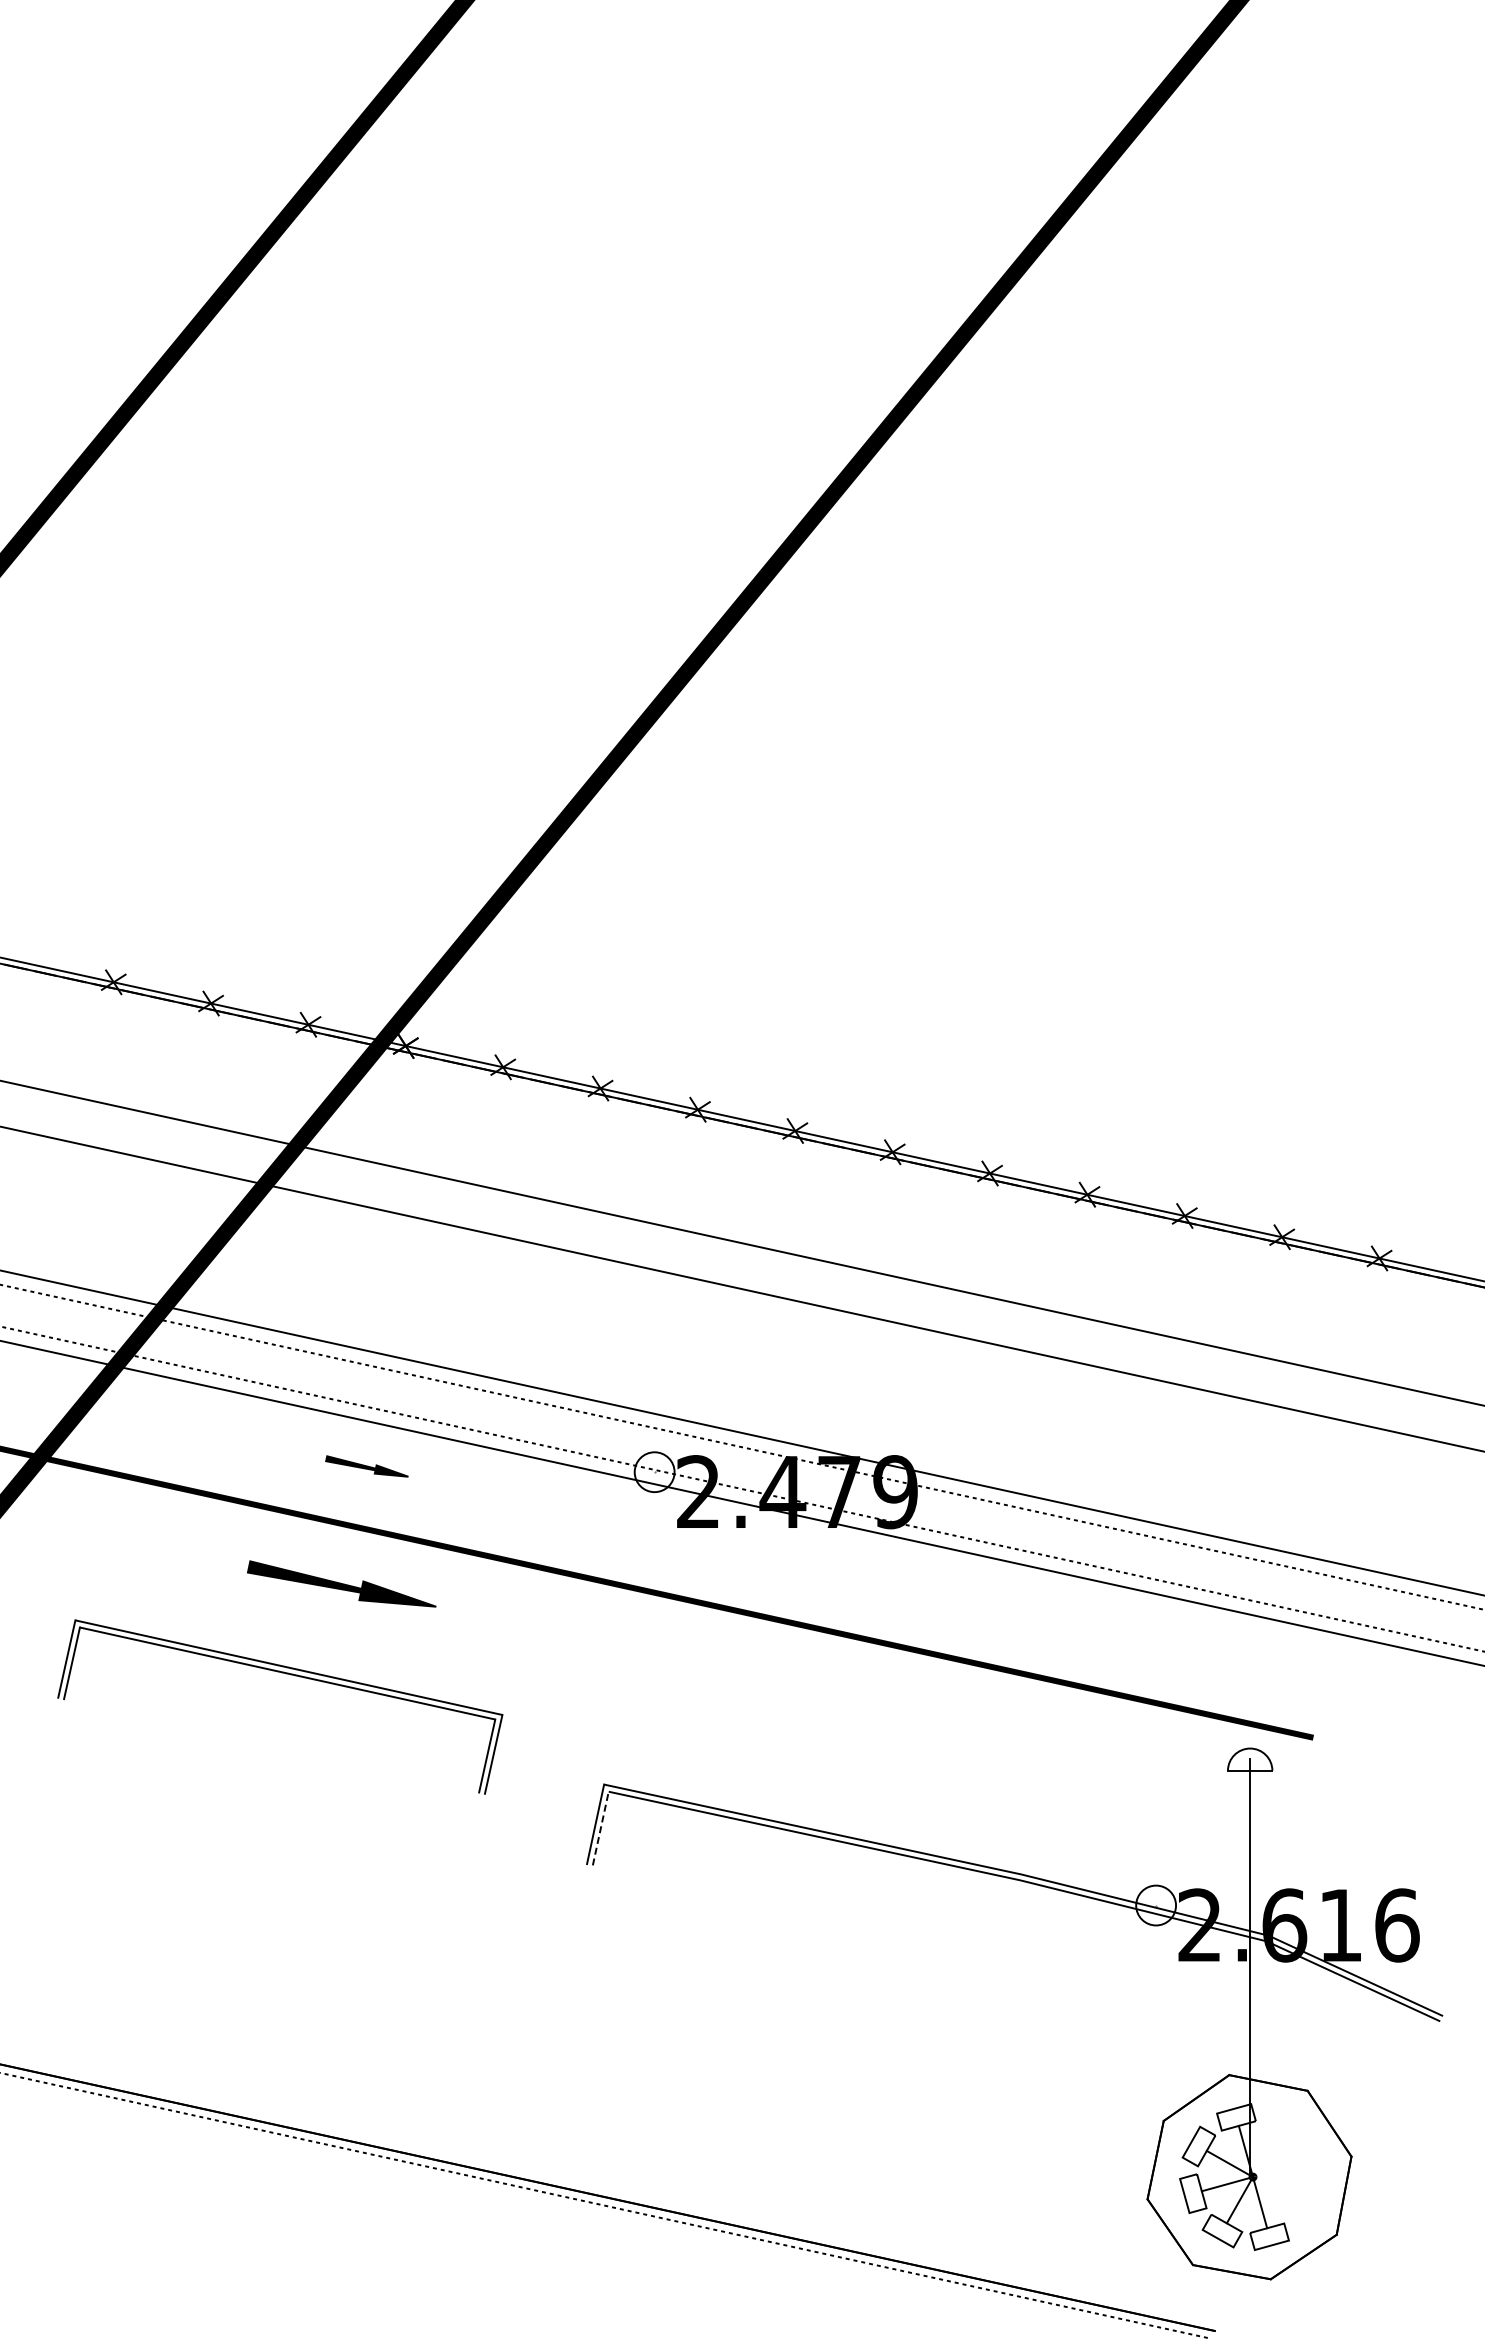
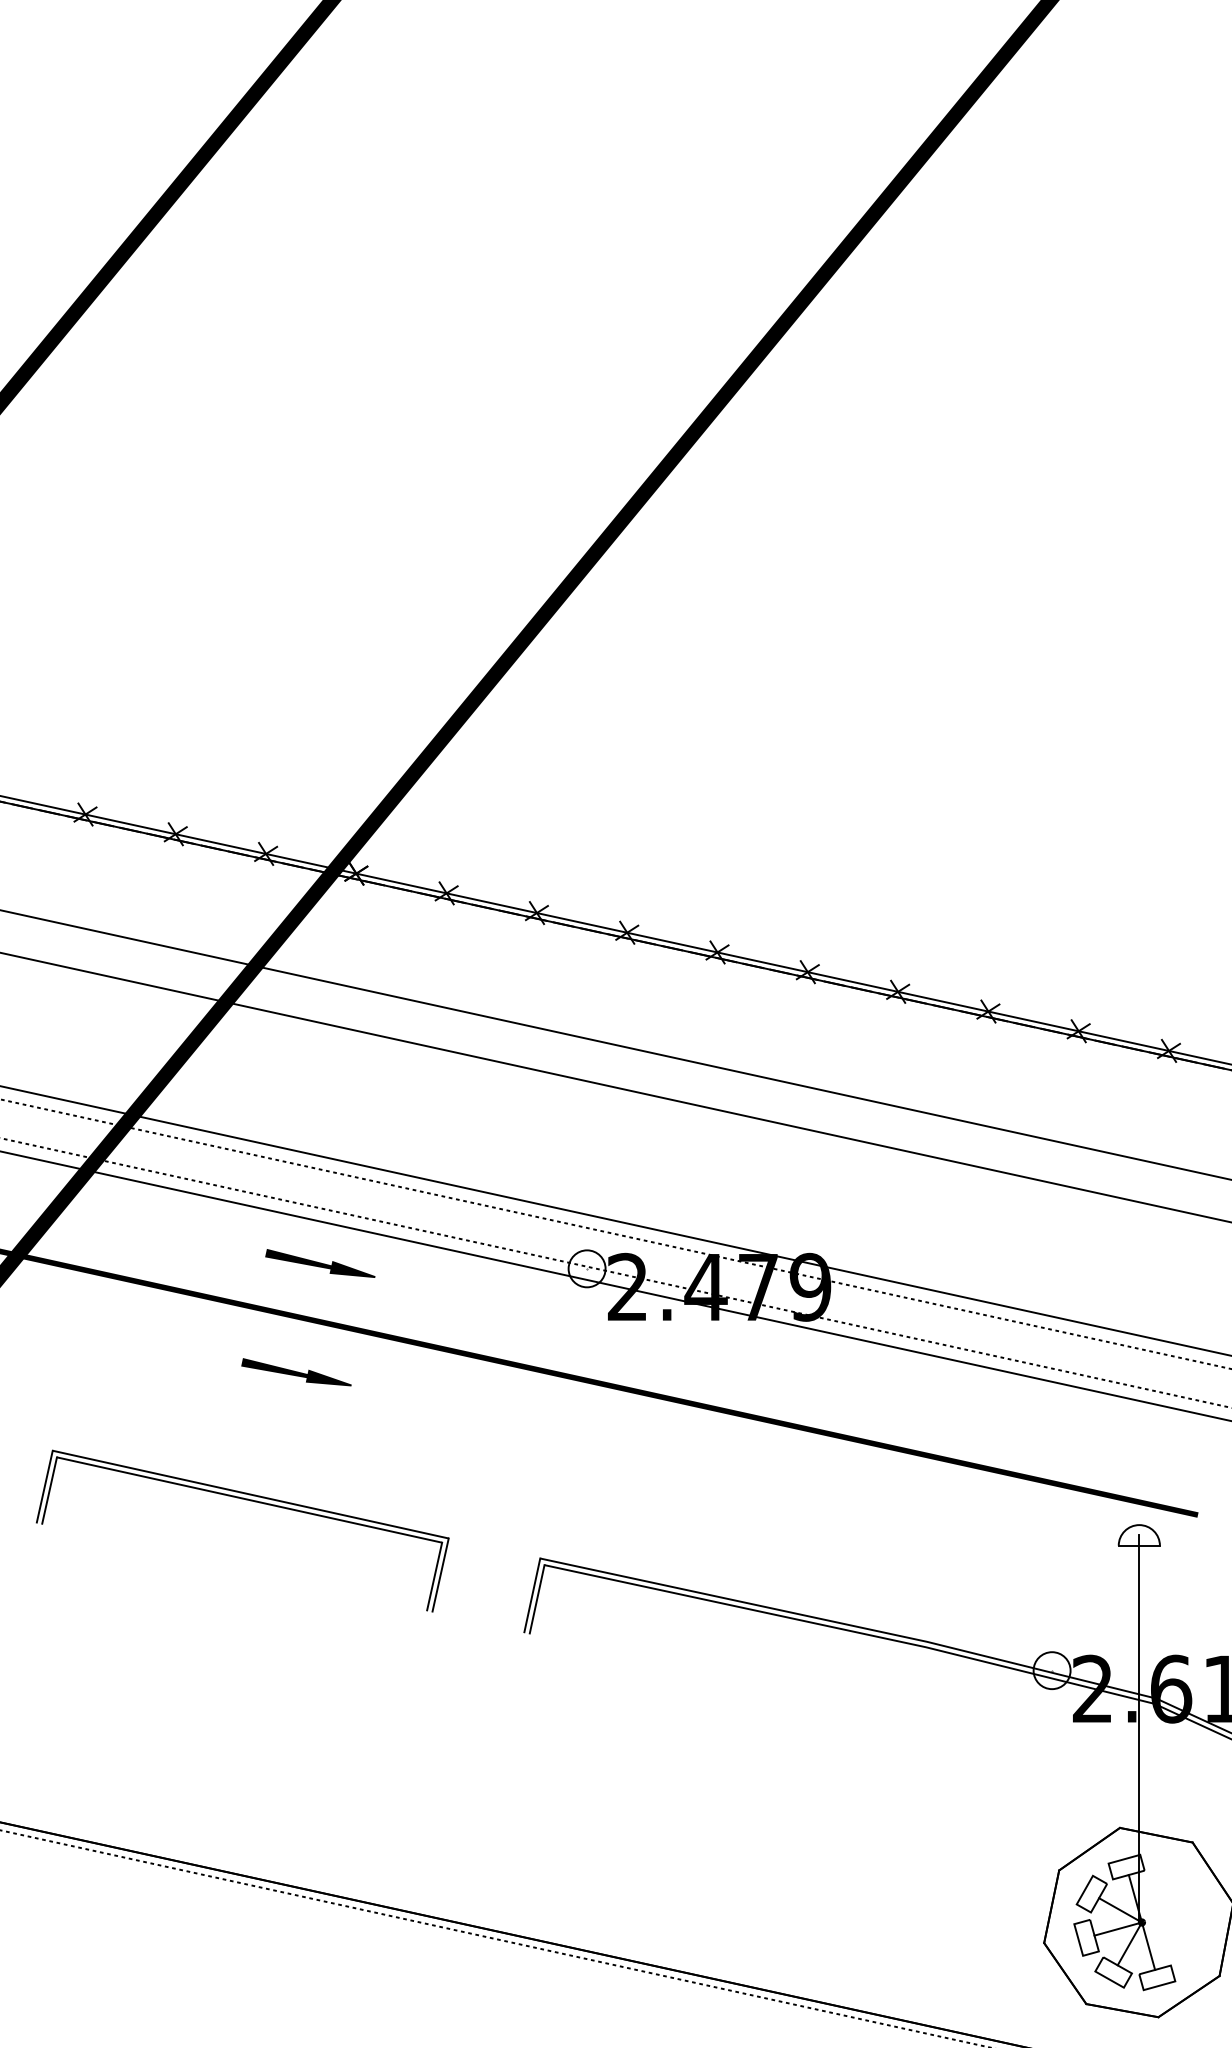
part: (366, 1466) -> (319, 1263), size x1.43
part: (340, 1583) -> (295, 1372), size x0.62
part: (286, 1674) -> (248, 1500), moved
line: (600, 1828) -> (536, 1599), dashed -> solid

